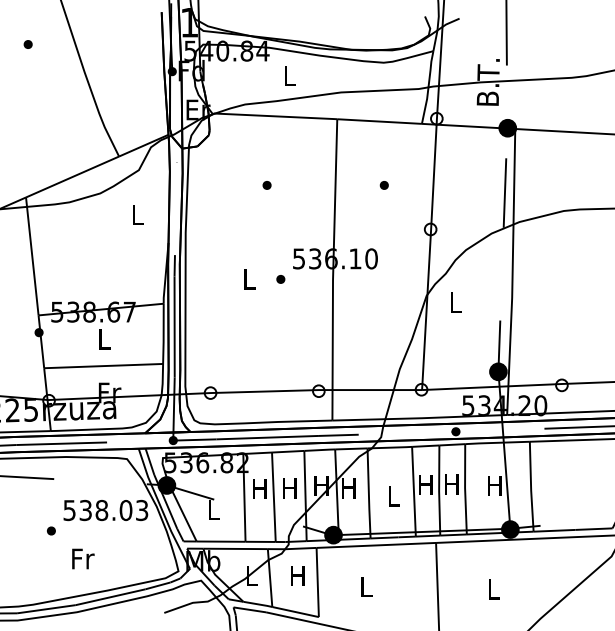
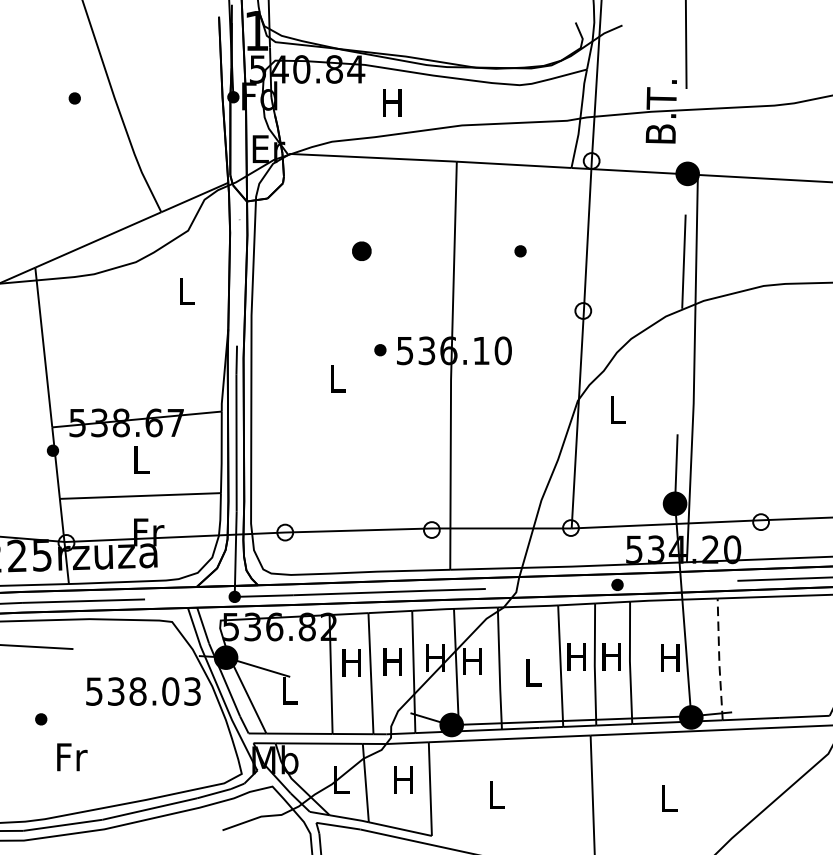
part: (27, 44) -> (73, 98), moved
text: (289, 75) -> (392, 102), L -> H
part: (266, 185) -> (360, 251), size x1.6
part: (280, 279) -> (379, 350), moved
line: (531, 486) -> (719, 659), solid -> dashed
part: (51, 530) -> (41, 718), moved
text: (83, 558) -> (72, 756), moved

